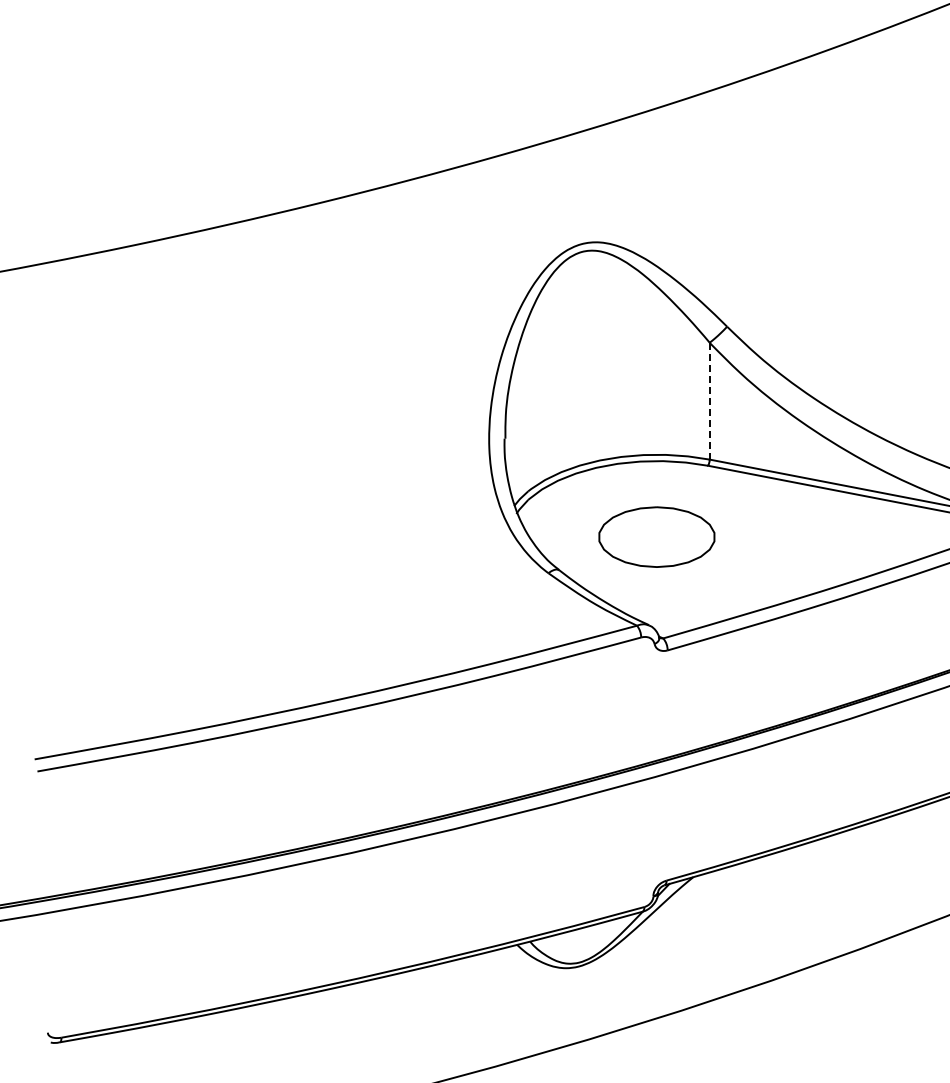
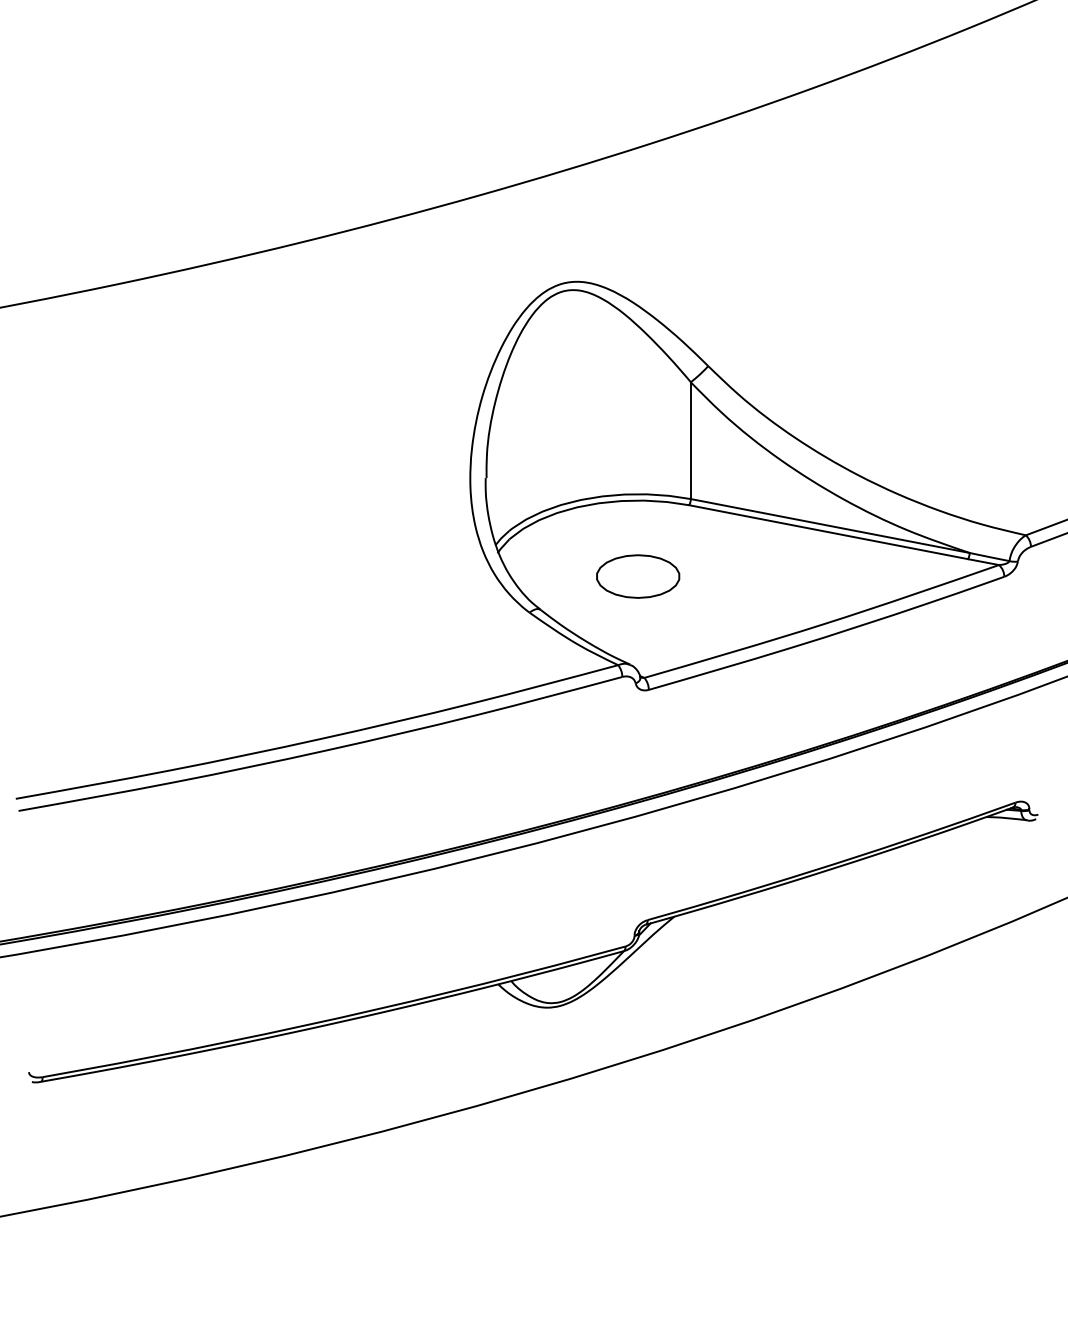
line: (709, 402) -> (690, 441), dashed -> solid
part: (657, 537) -> (638, 576), size x0.71

